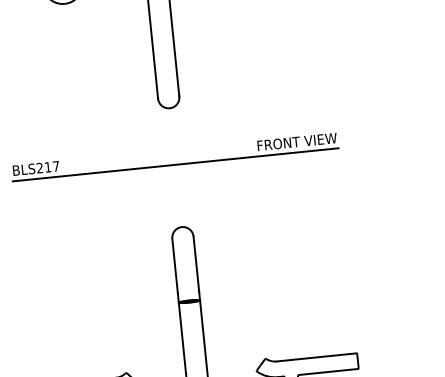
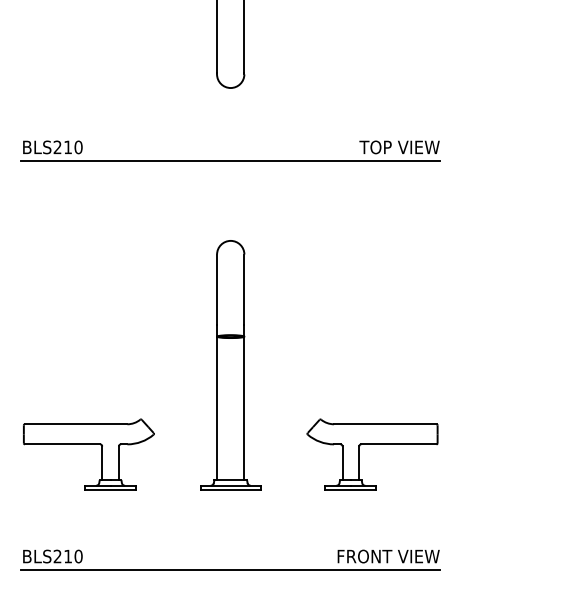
text: (278, 143) -> (364, 147), FRONT VIEW -> TOP VIEW
text: (56, 166) -> (78, 147), BLS217 -> BLS210

